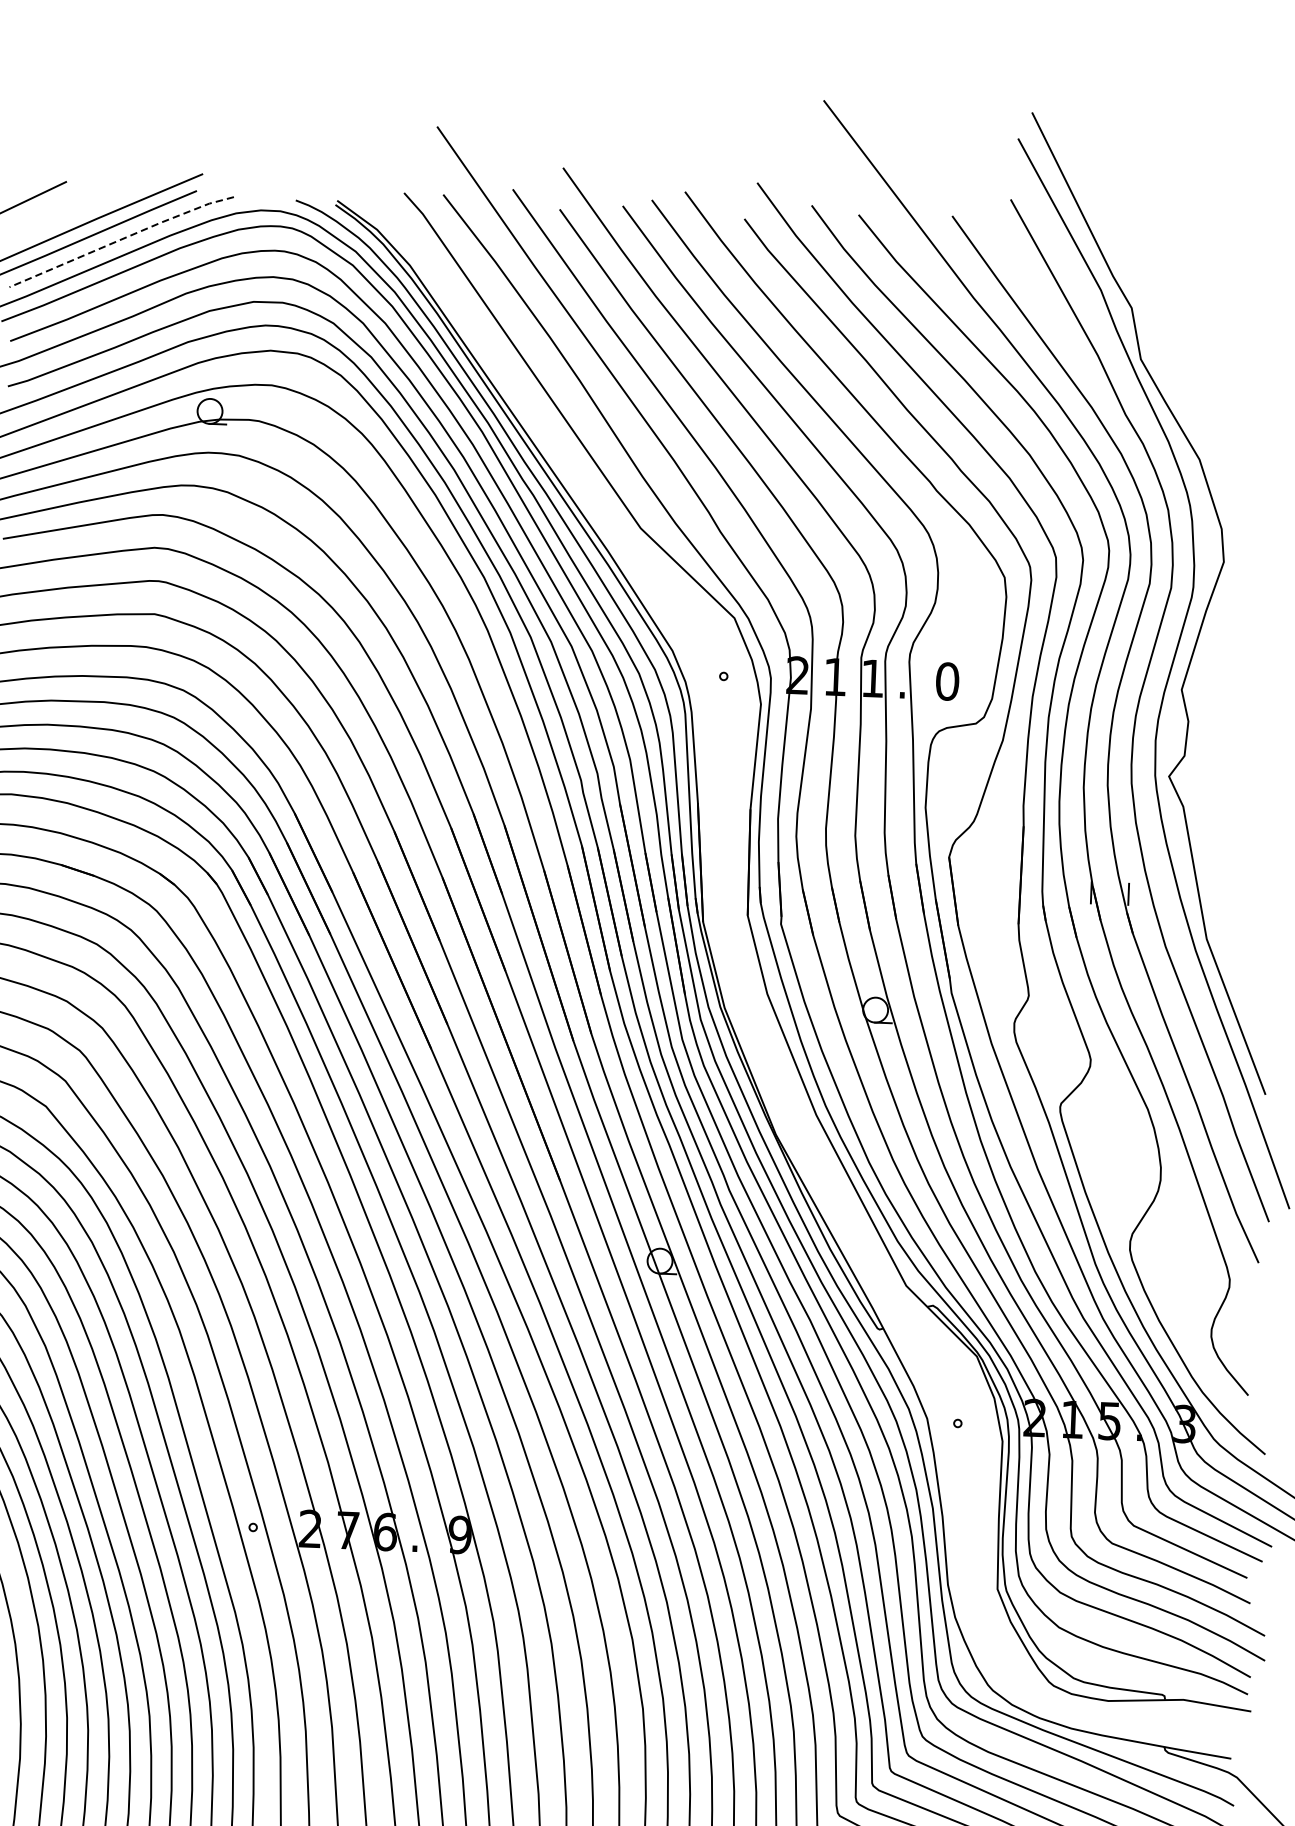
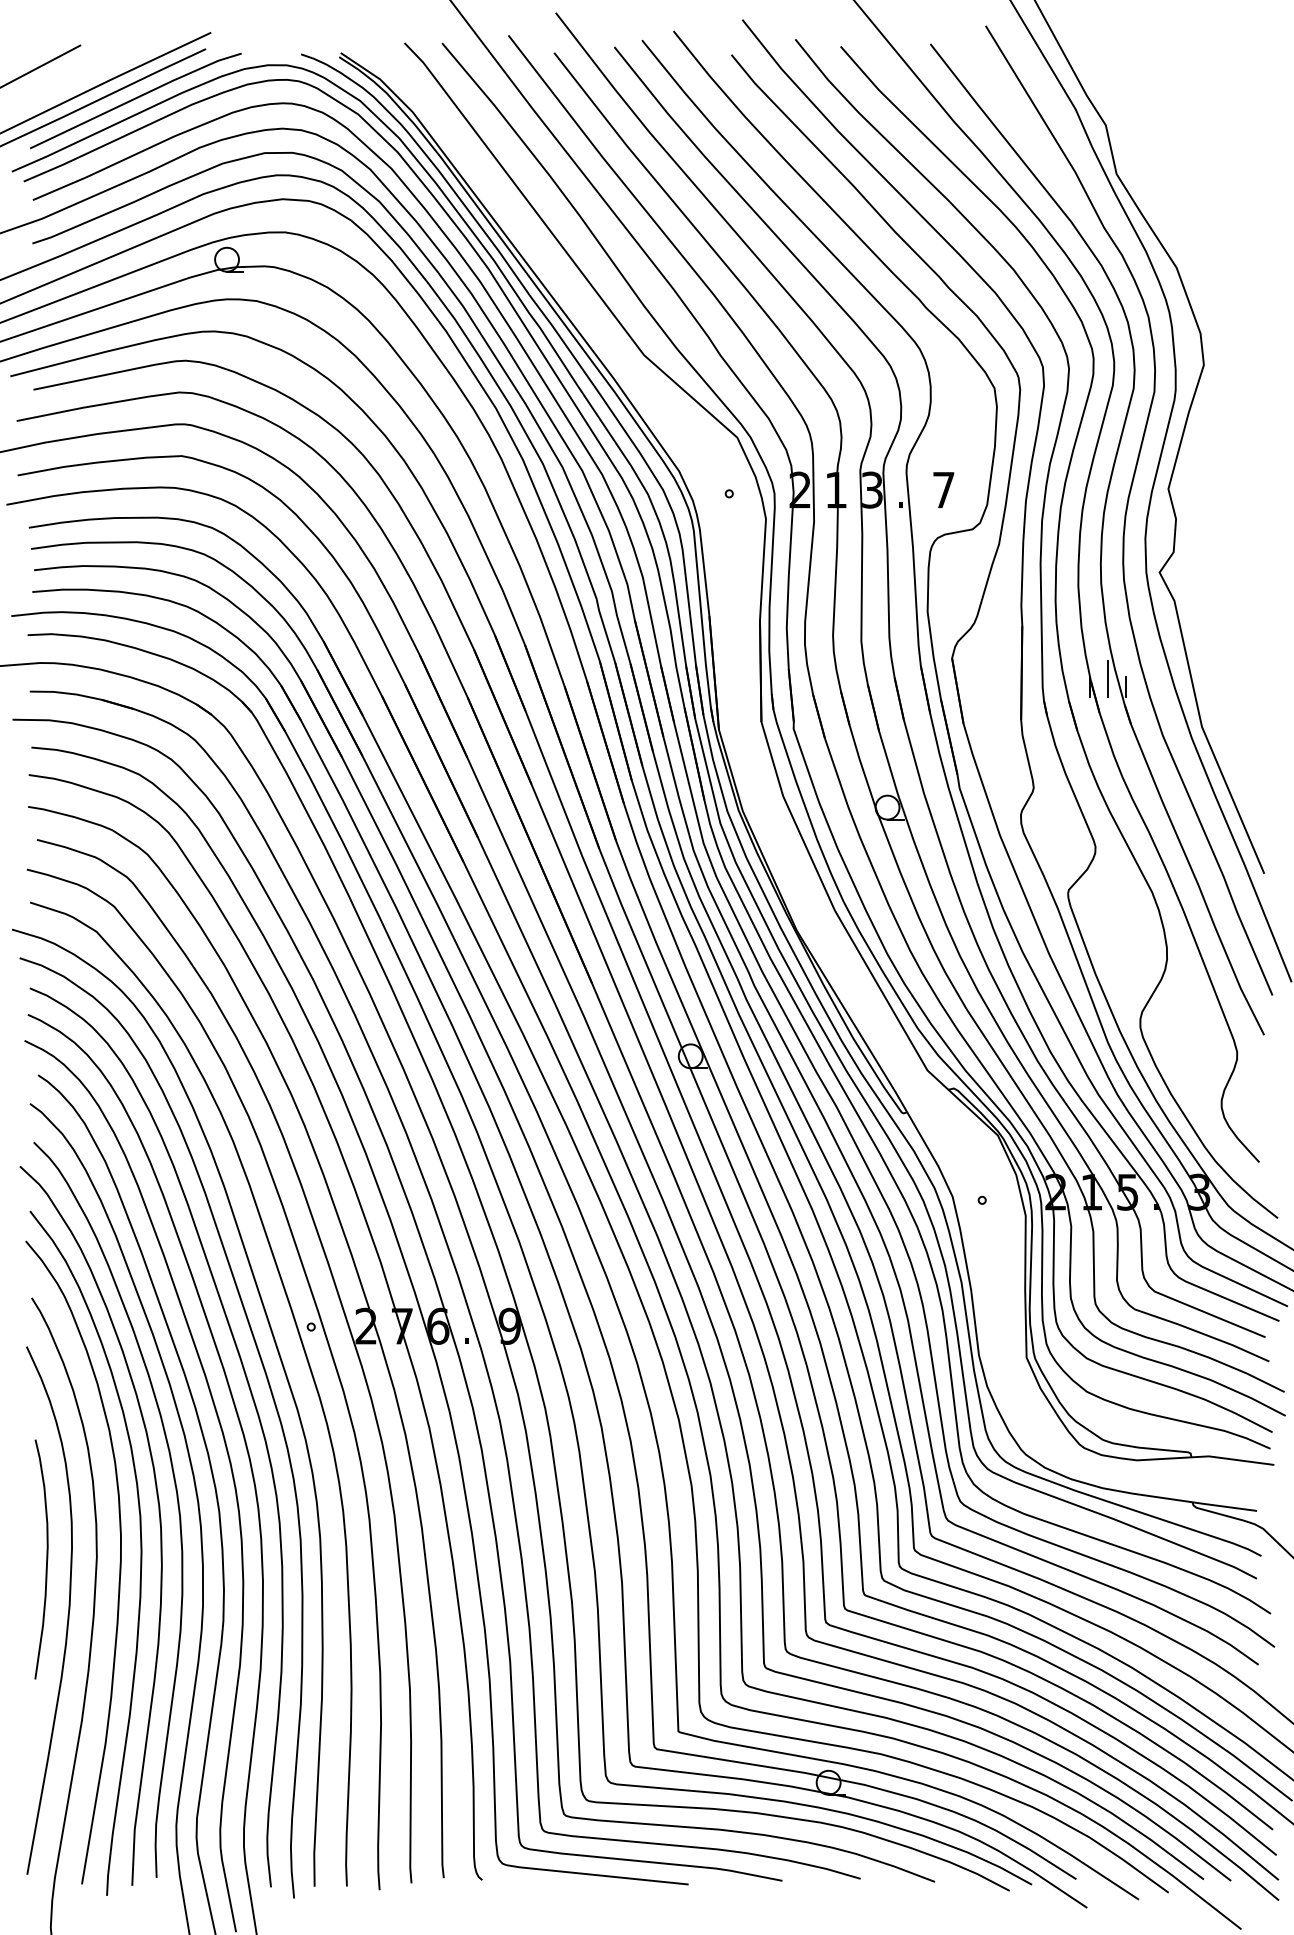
line: (122, 239) -> (136, 98), dashed -> solid
text: (873, 677) -> (872, 489), 1 -> 3
text: (947, 680) -> (943, 489), 0 -> 7
line: (1110, 885) -> (1107, 679), added

